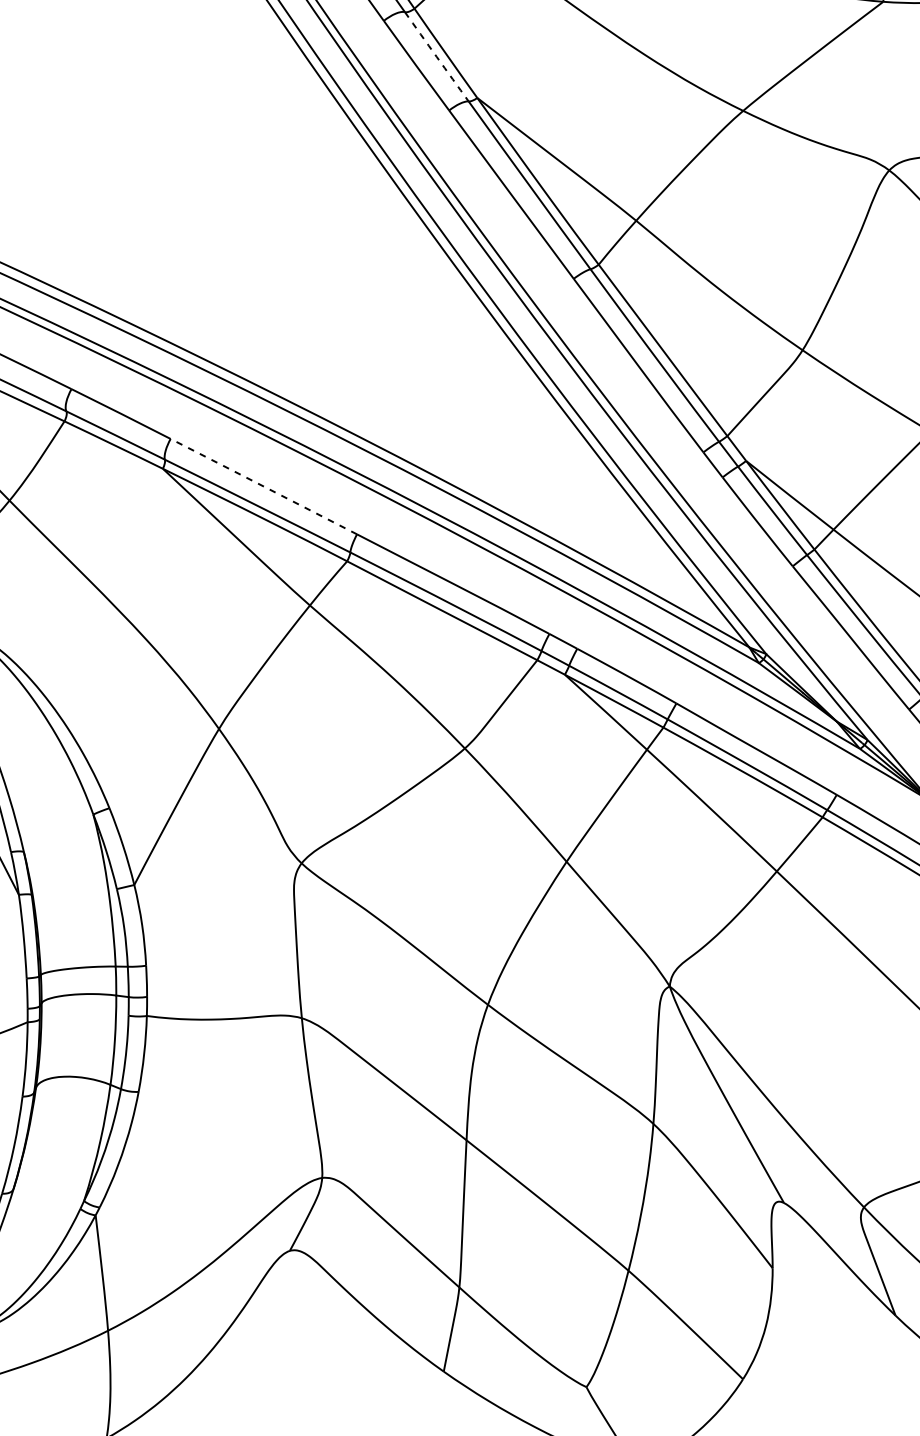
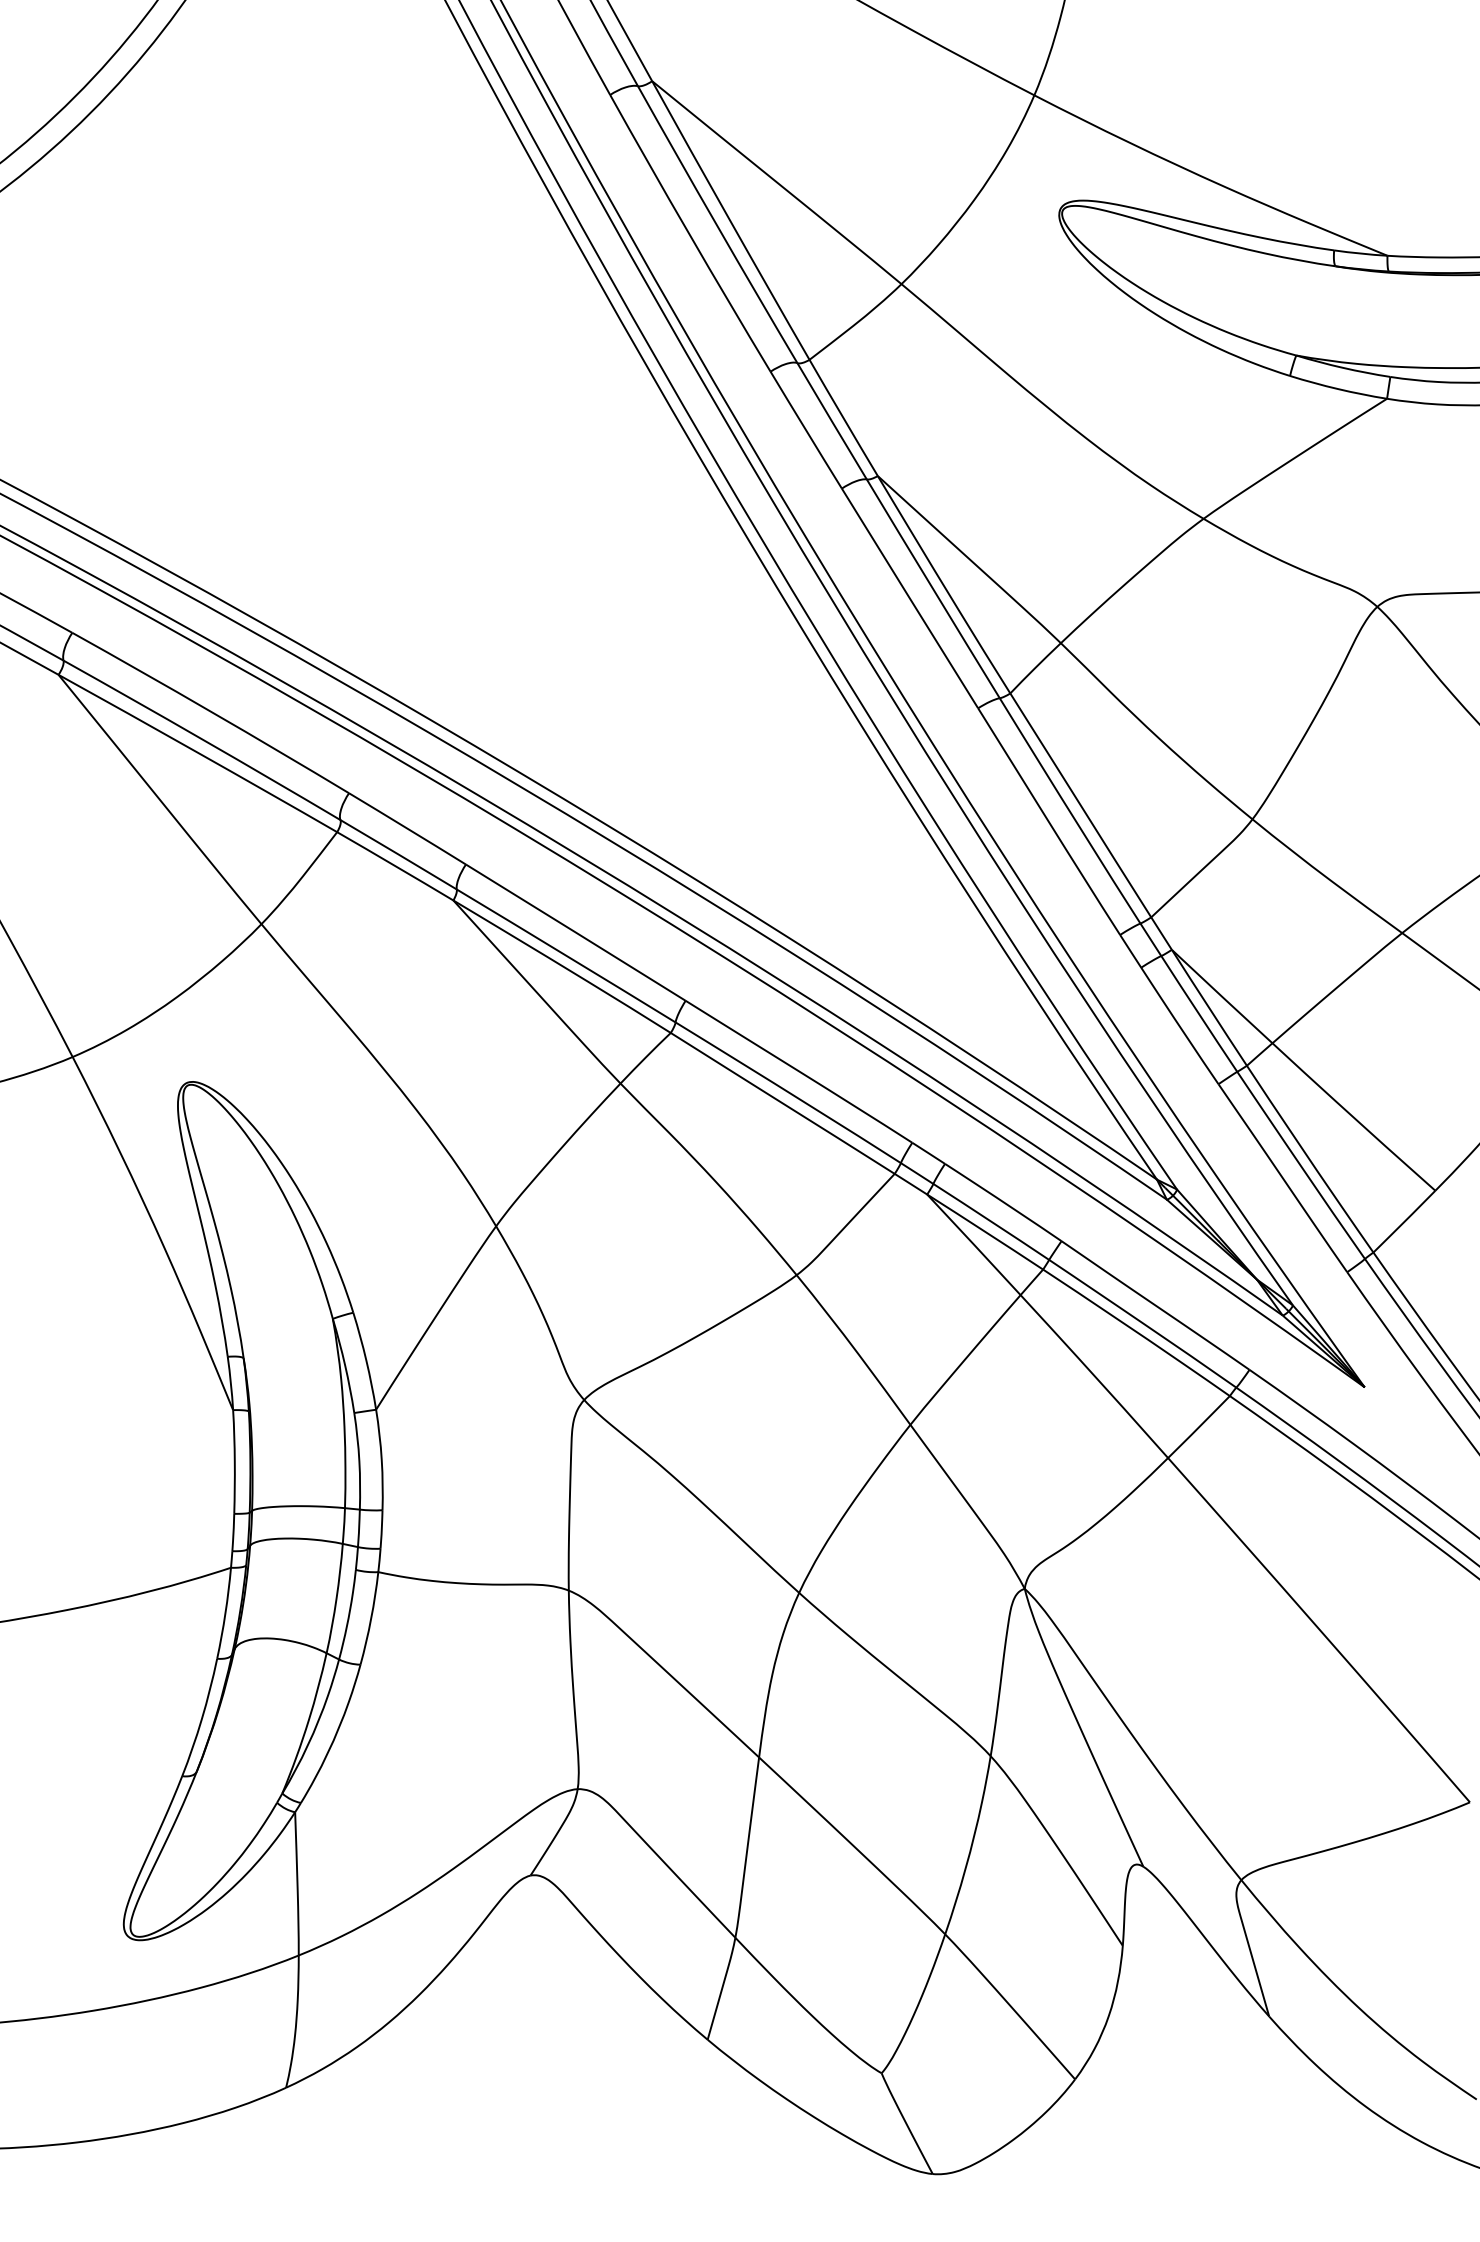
arc: (436, 57) -> (831, 421), dashed -> solid
arc: (263, 486) -> (575, 932), dashed -> solid

